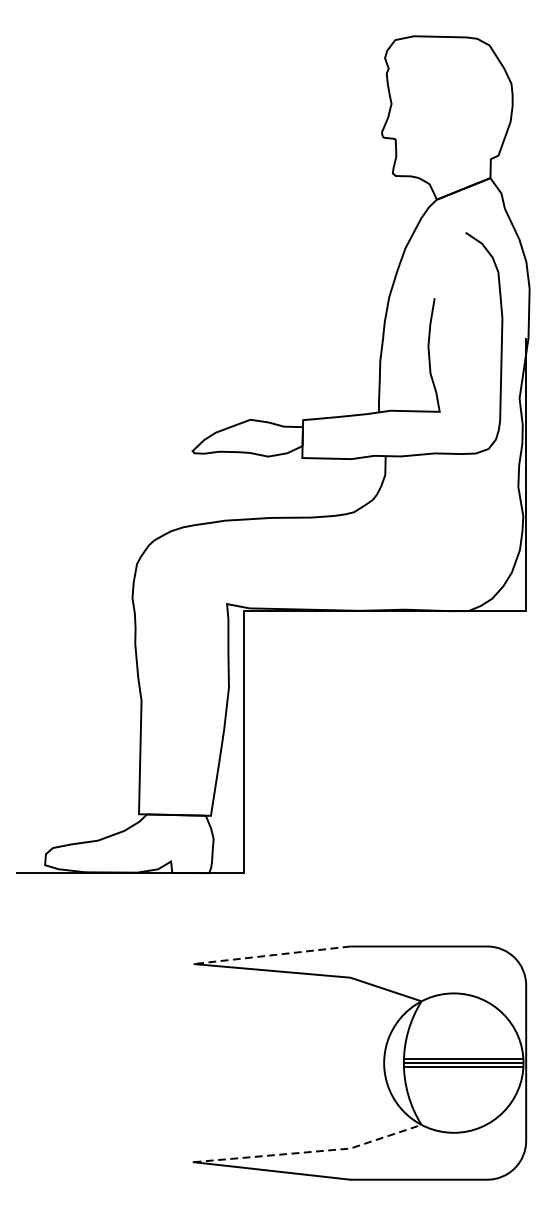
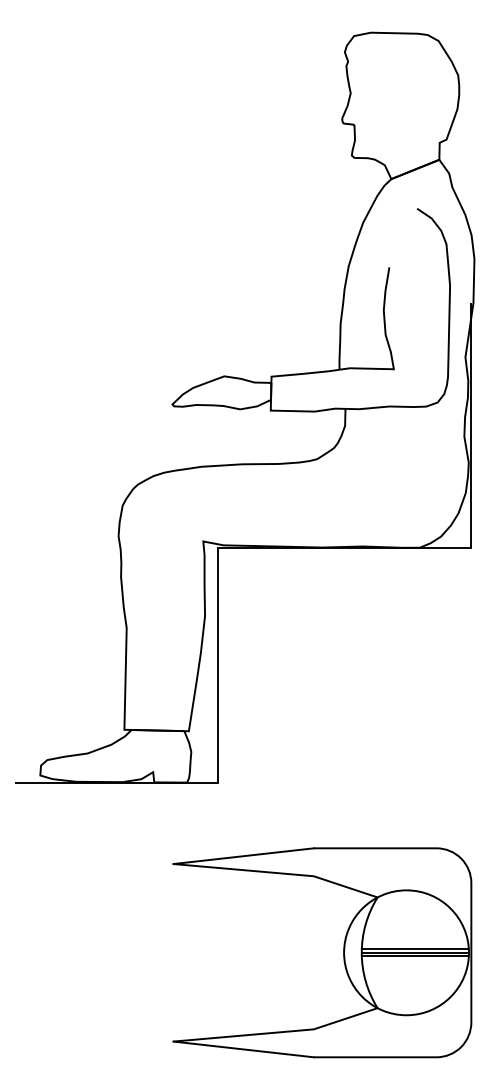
line: (271, 955) -> (243, 856), dashed -> solid
line: (310, 1152) -> (278, 1032), dashed -> solid

